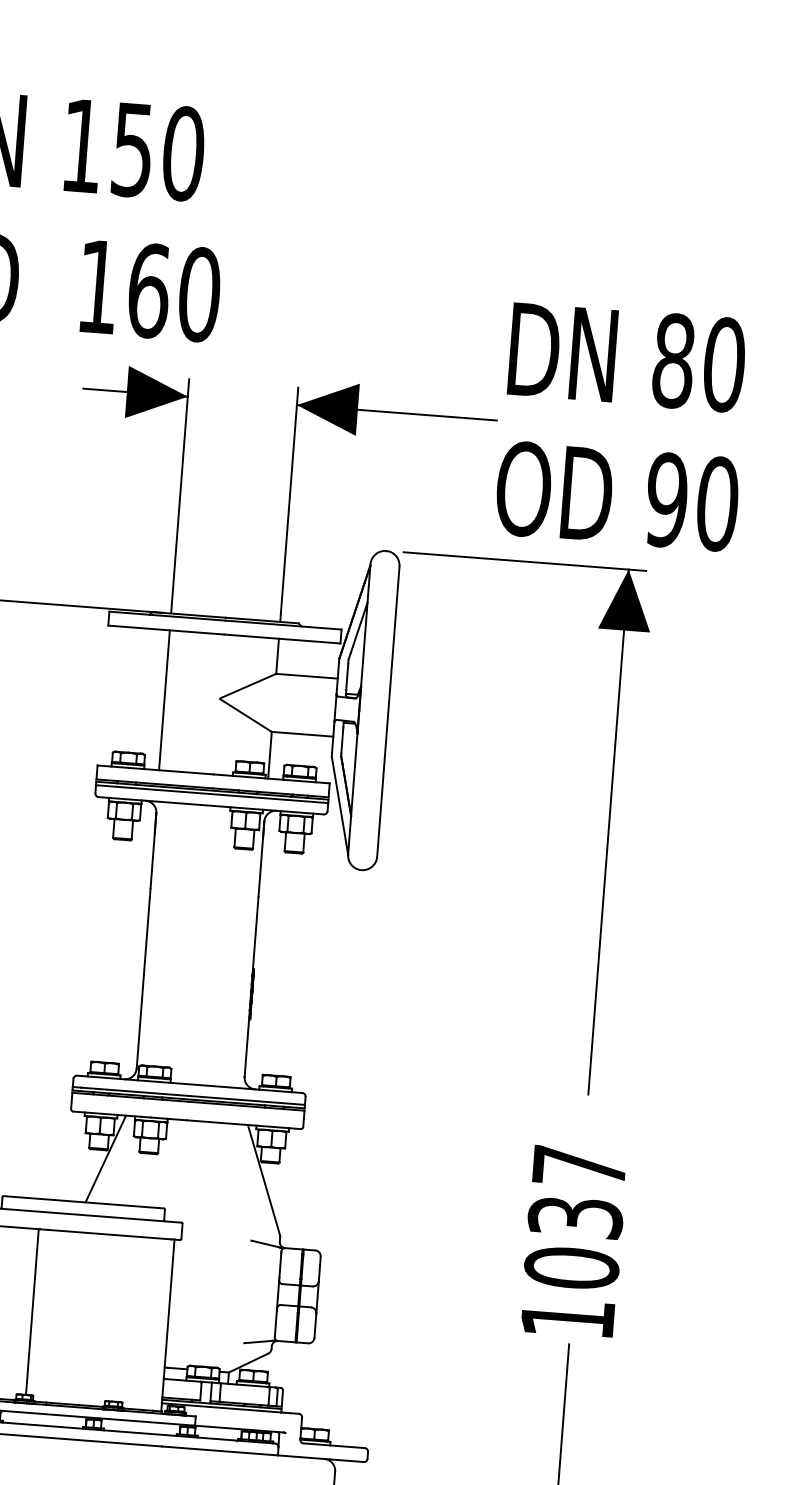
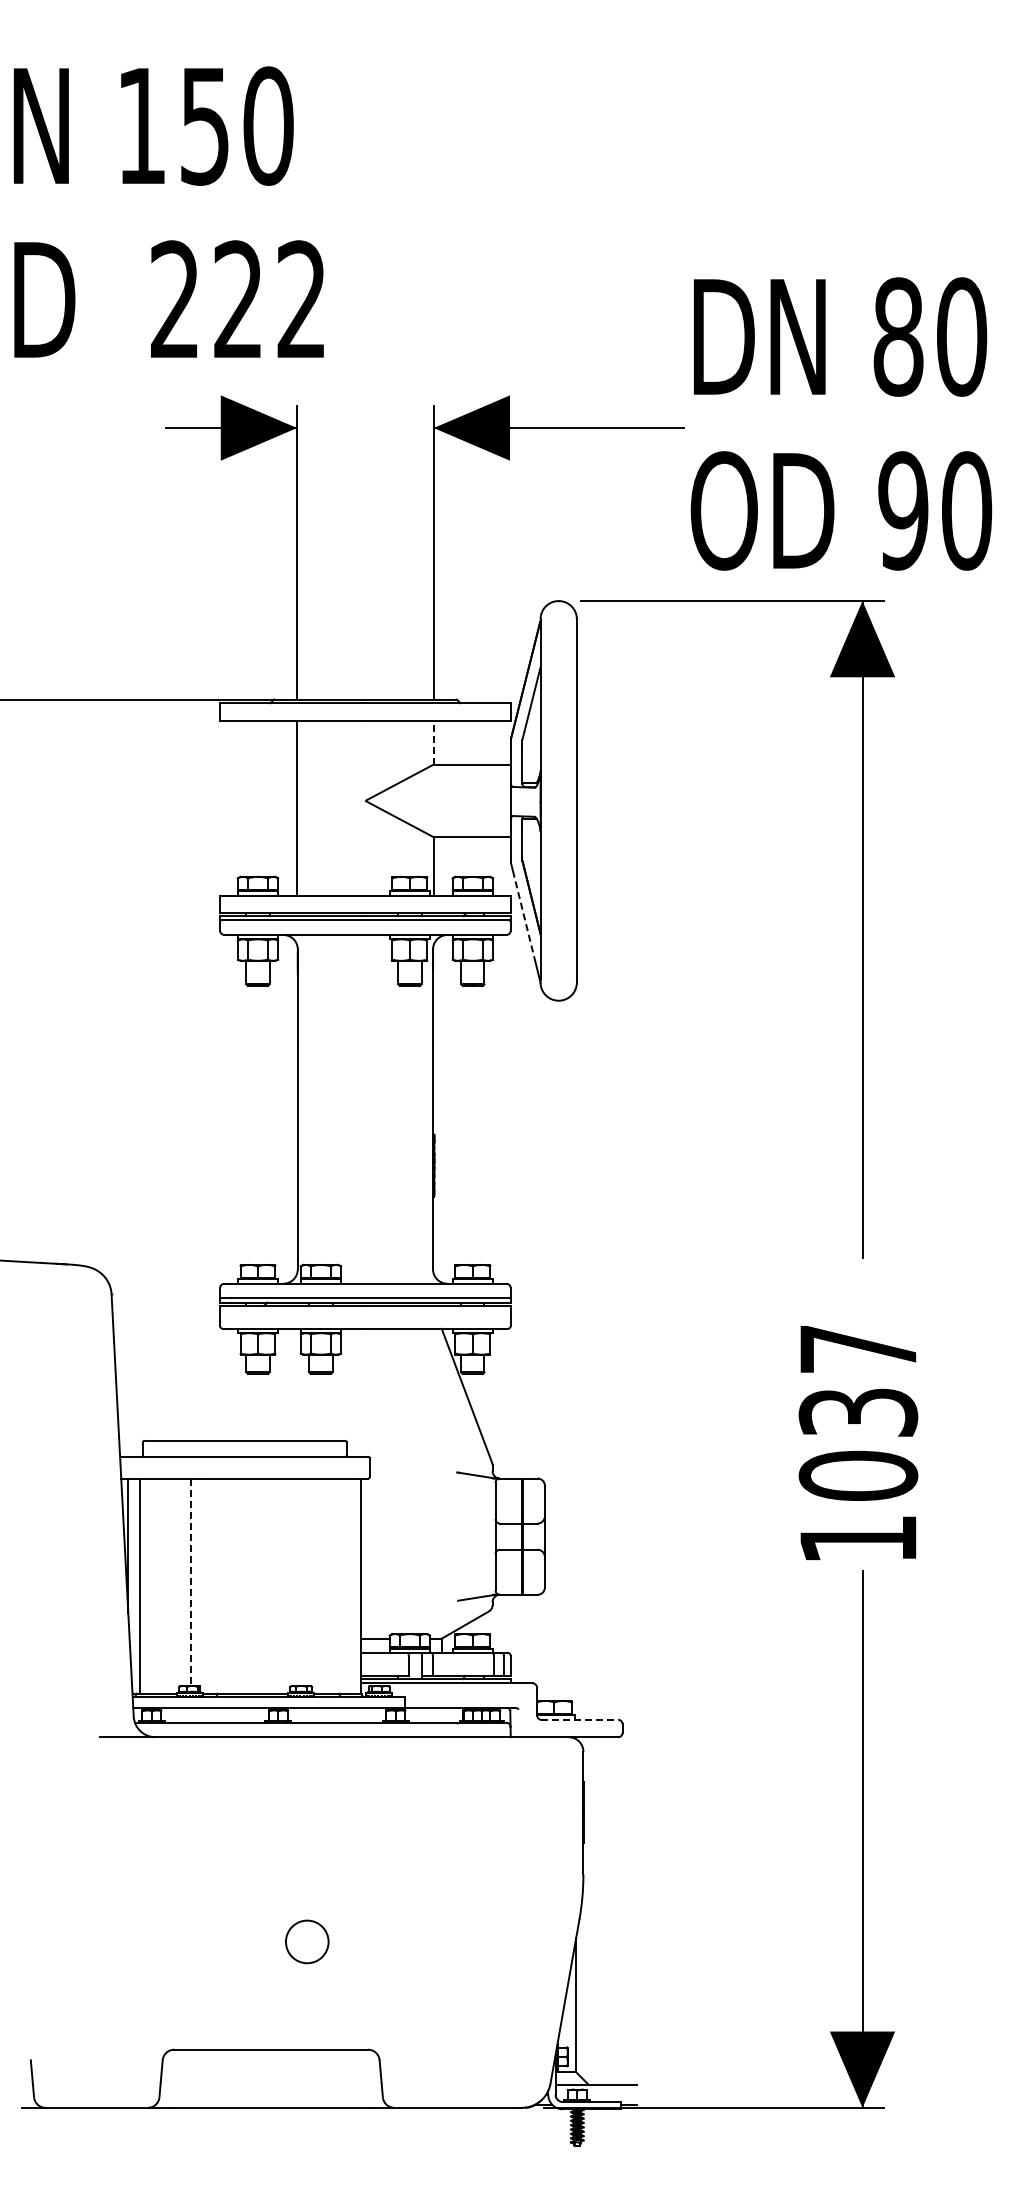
text: (149, 290) -> (239, 299), 160 -> 222
line: (277, 656) -> (433, 742), solid -> dashed
line: (338, 799) -> (523, 914), solid -> dashed
line: (106, 1158) -> (268, 1384), removed
line: (32, 1312) -> (191, 1582), solid -> dashed
line: (333, 1445) -> (579, 1719), solid -> dashed

